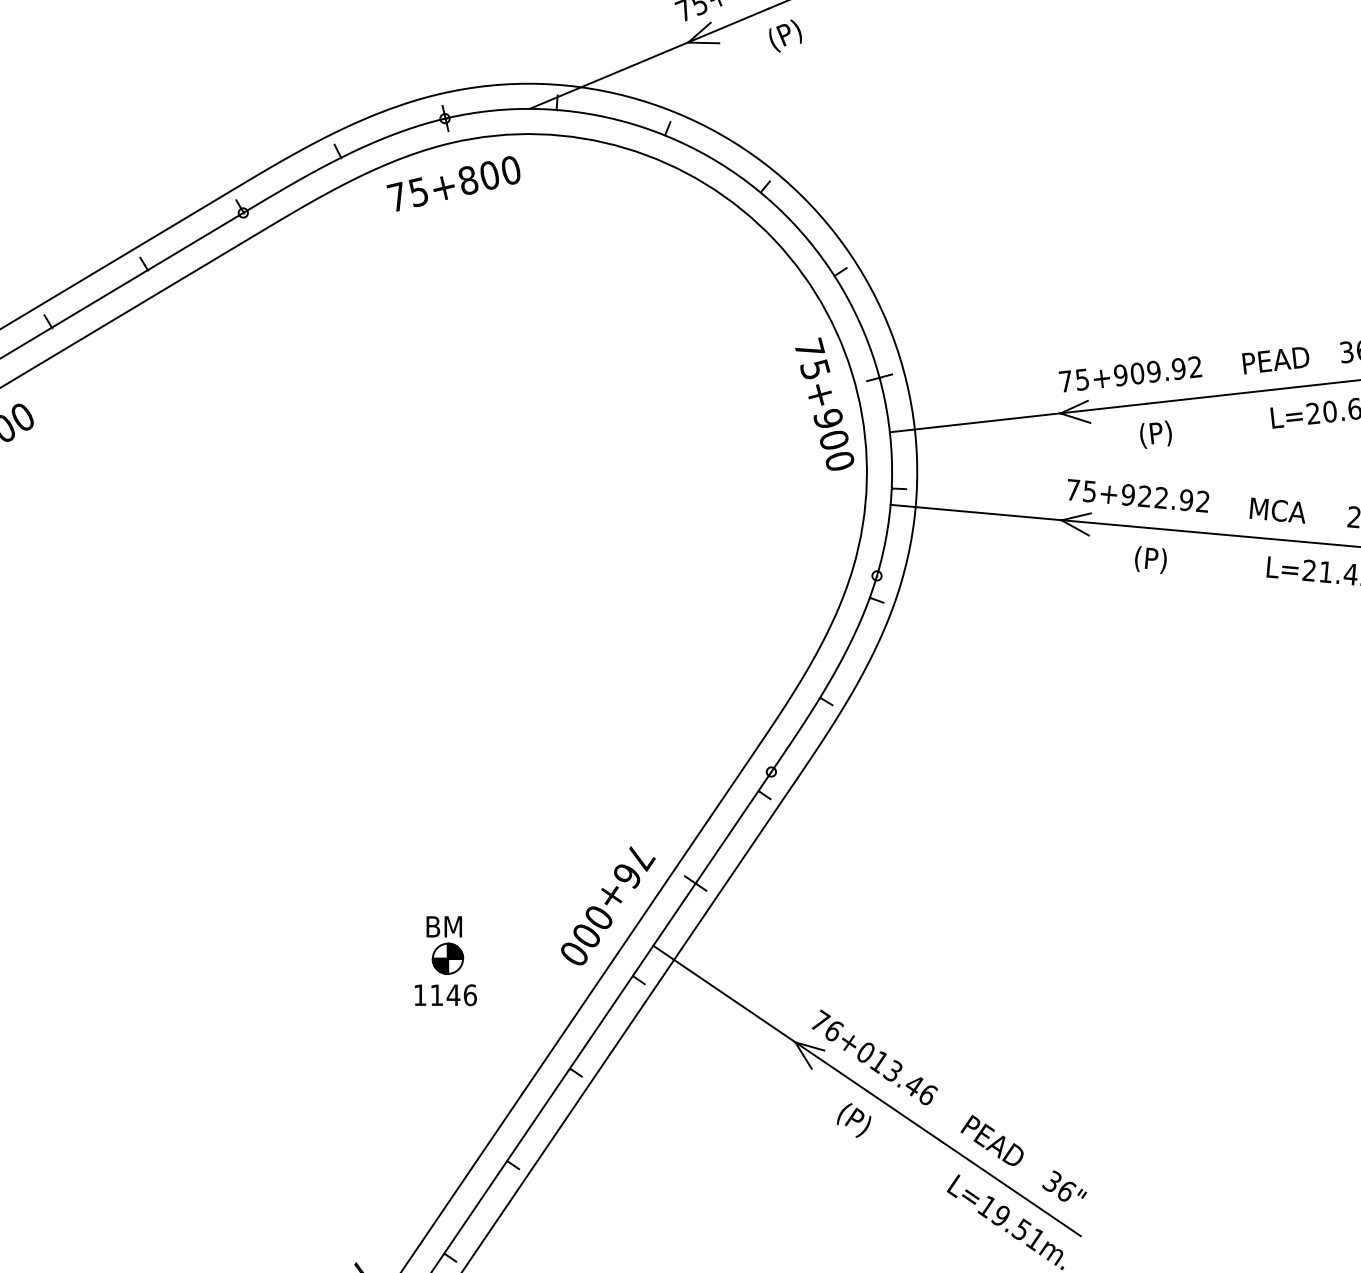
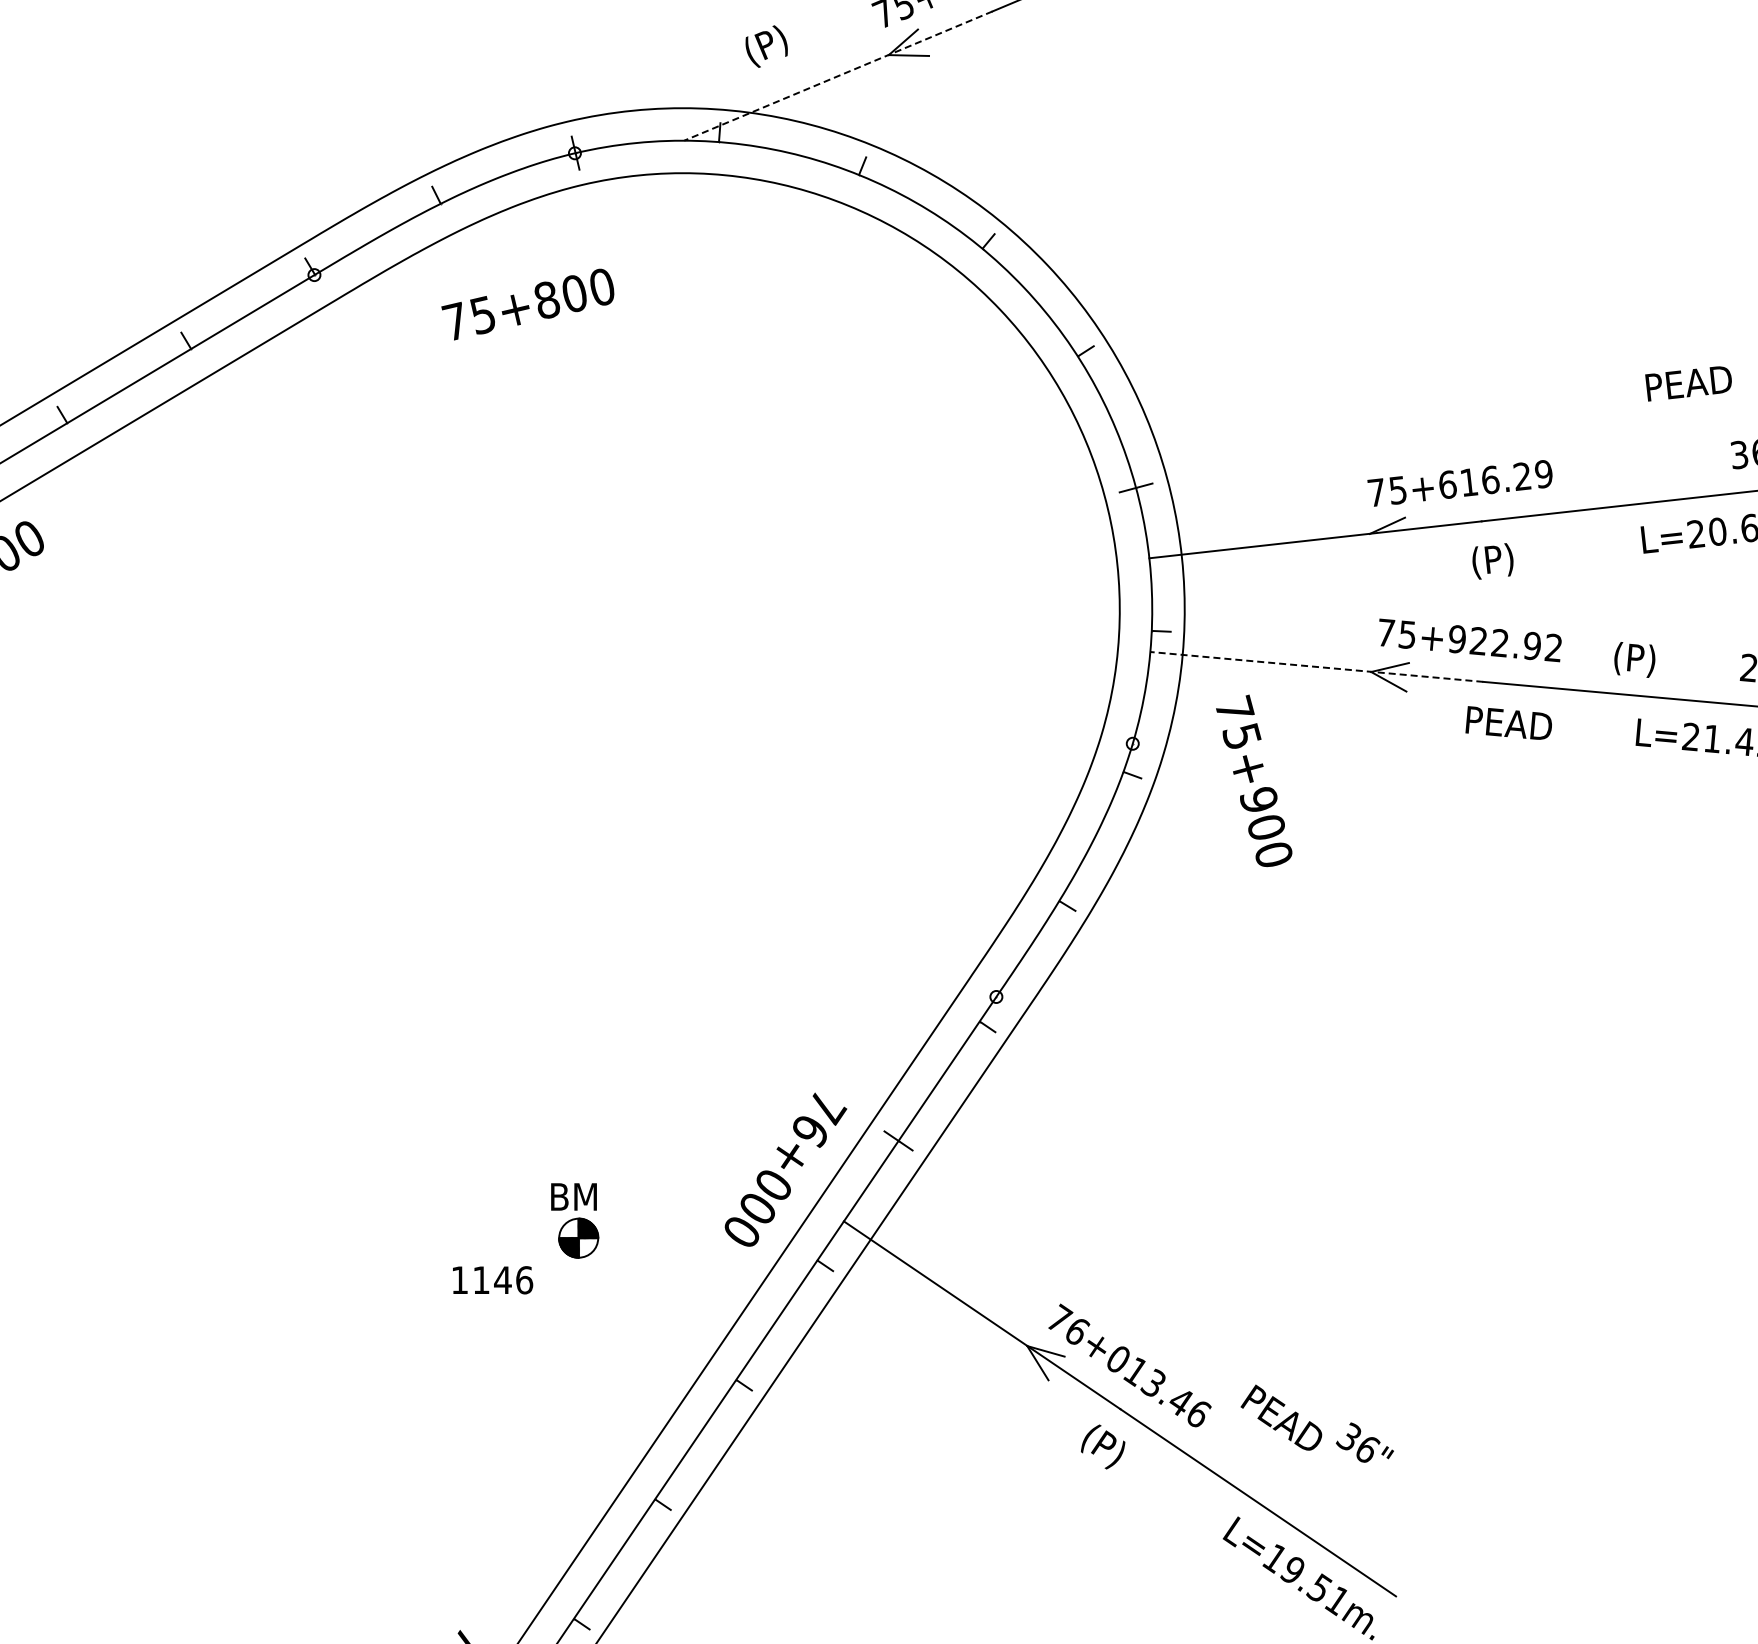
text: (785, 35) -> (766, 46), moved
line: (648, 59) -> (837, 76), solid -> dashed
text: (453, 183) -> (527, 304), moved
text: (1275, 360) -> (1688, 383), moved
text: (1157, 371) -> (1495, 479), 75+909.92 -> 75+616.29
text: (824, 403) -> (1254, 780), moved
line: (1075, 417) -> (1388, 539), removed
text: (1277, 510) -> (1649, 659), MCA -> (P)
line: (1019, 516) -> (1316, 666), solid -> dashed
text: (1167, 560) -> (1508, 723), (P) -> PEAD
text: (446, 995) -> (493, 1280), moved
text: (992, 1140) -> (1281, 1417), moved
text: (1064, 1185) -> (1364, 1442), moved

